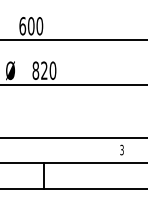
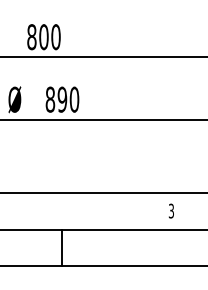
text: (22, 25) -> (31, 36), 600 -> 800
text: (44, 70) -> (62, 99), 820 -> 890

